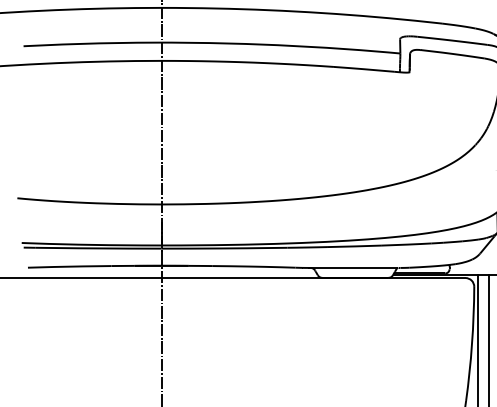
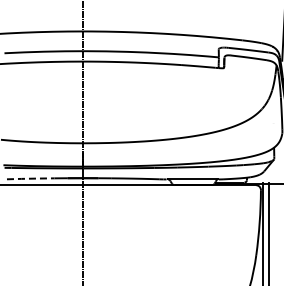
line: (71, 266) -> (31, 178), solid -> dashed

